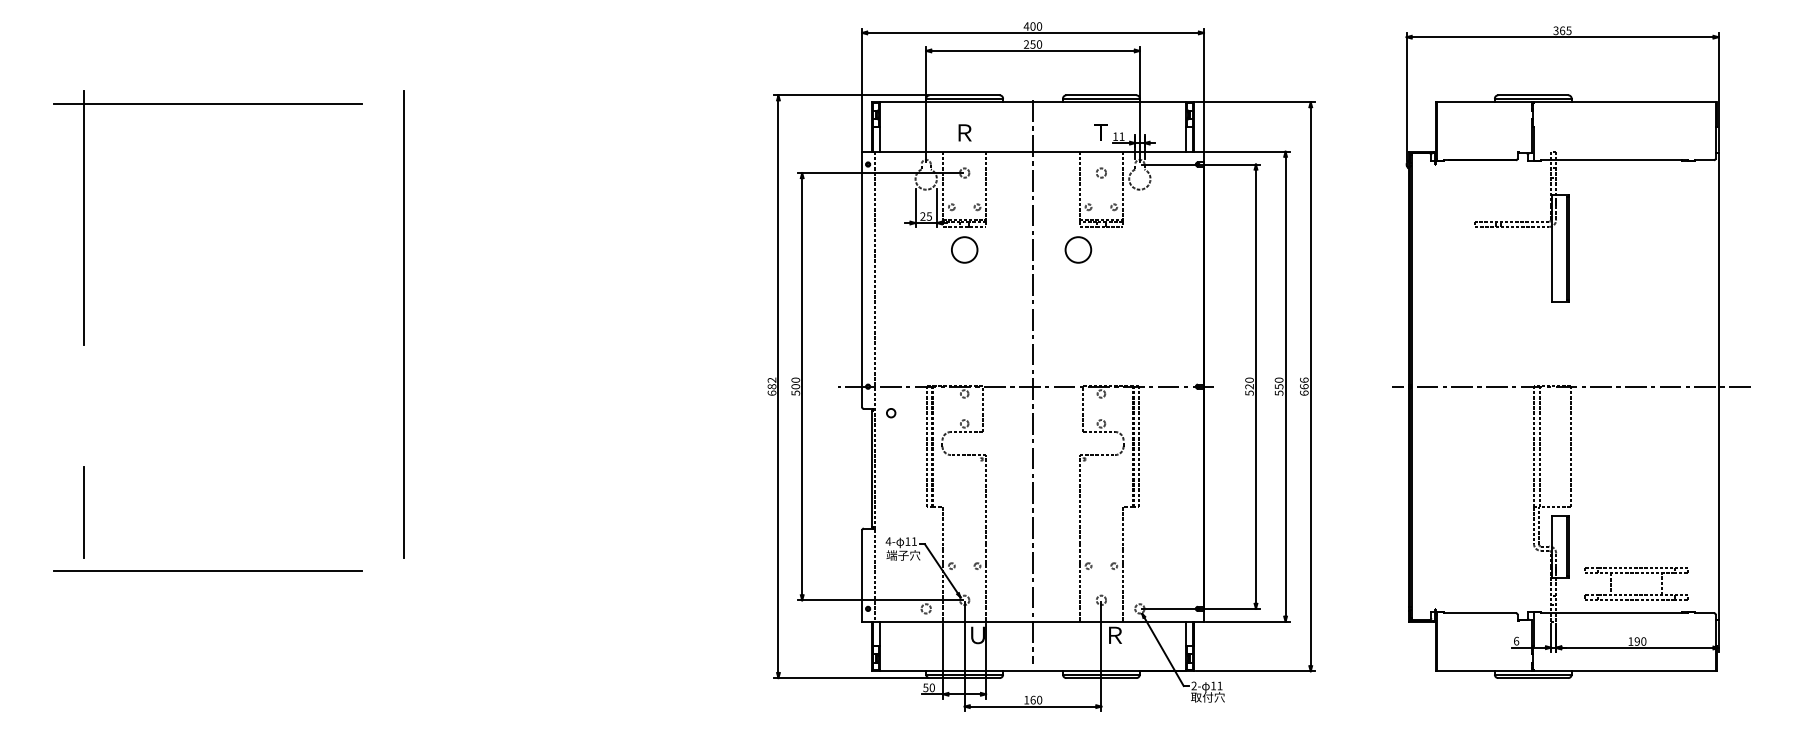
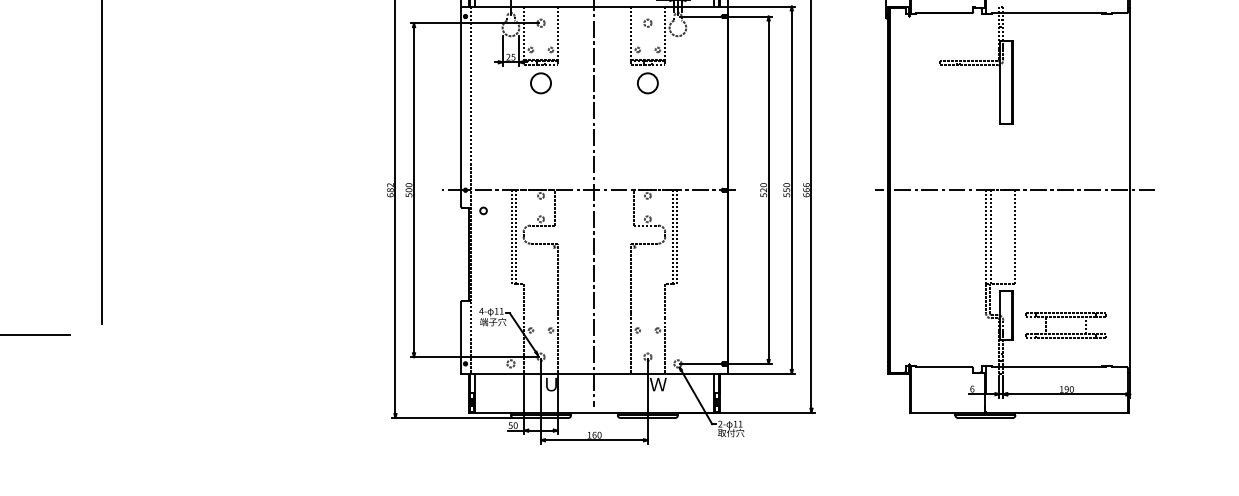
circle: (1078, 249) -> (647, 82), moved
part: (1636, 573) -> (1066, 317), moved
text: (1114, 634) -> (658, 383), Ｒ -> Ｗ

